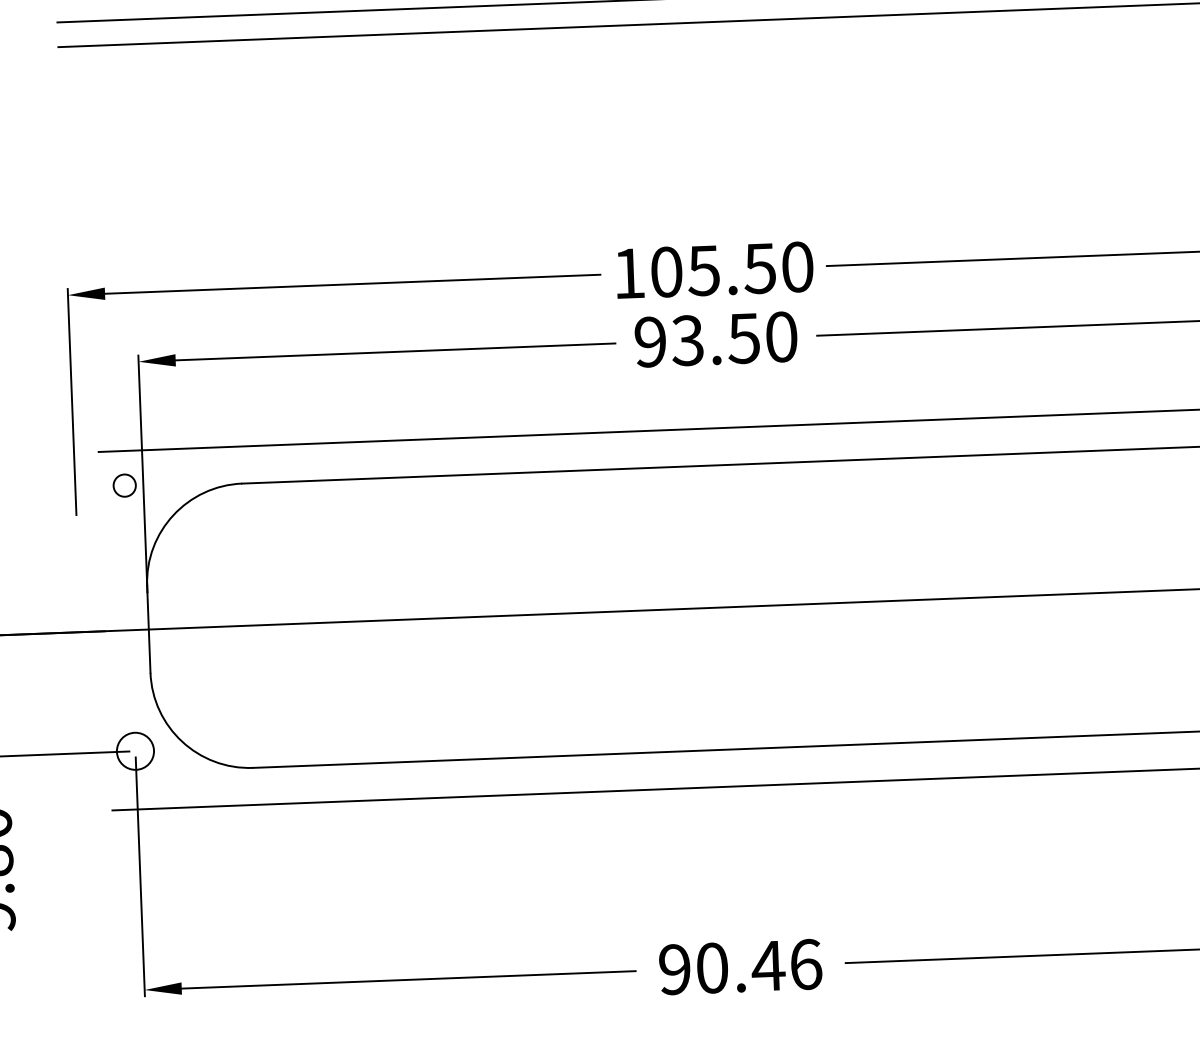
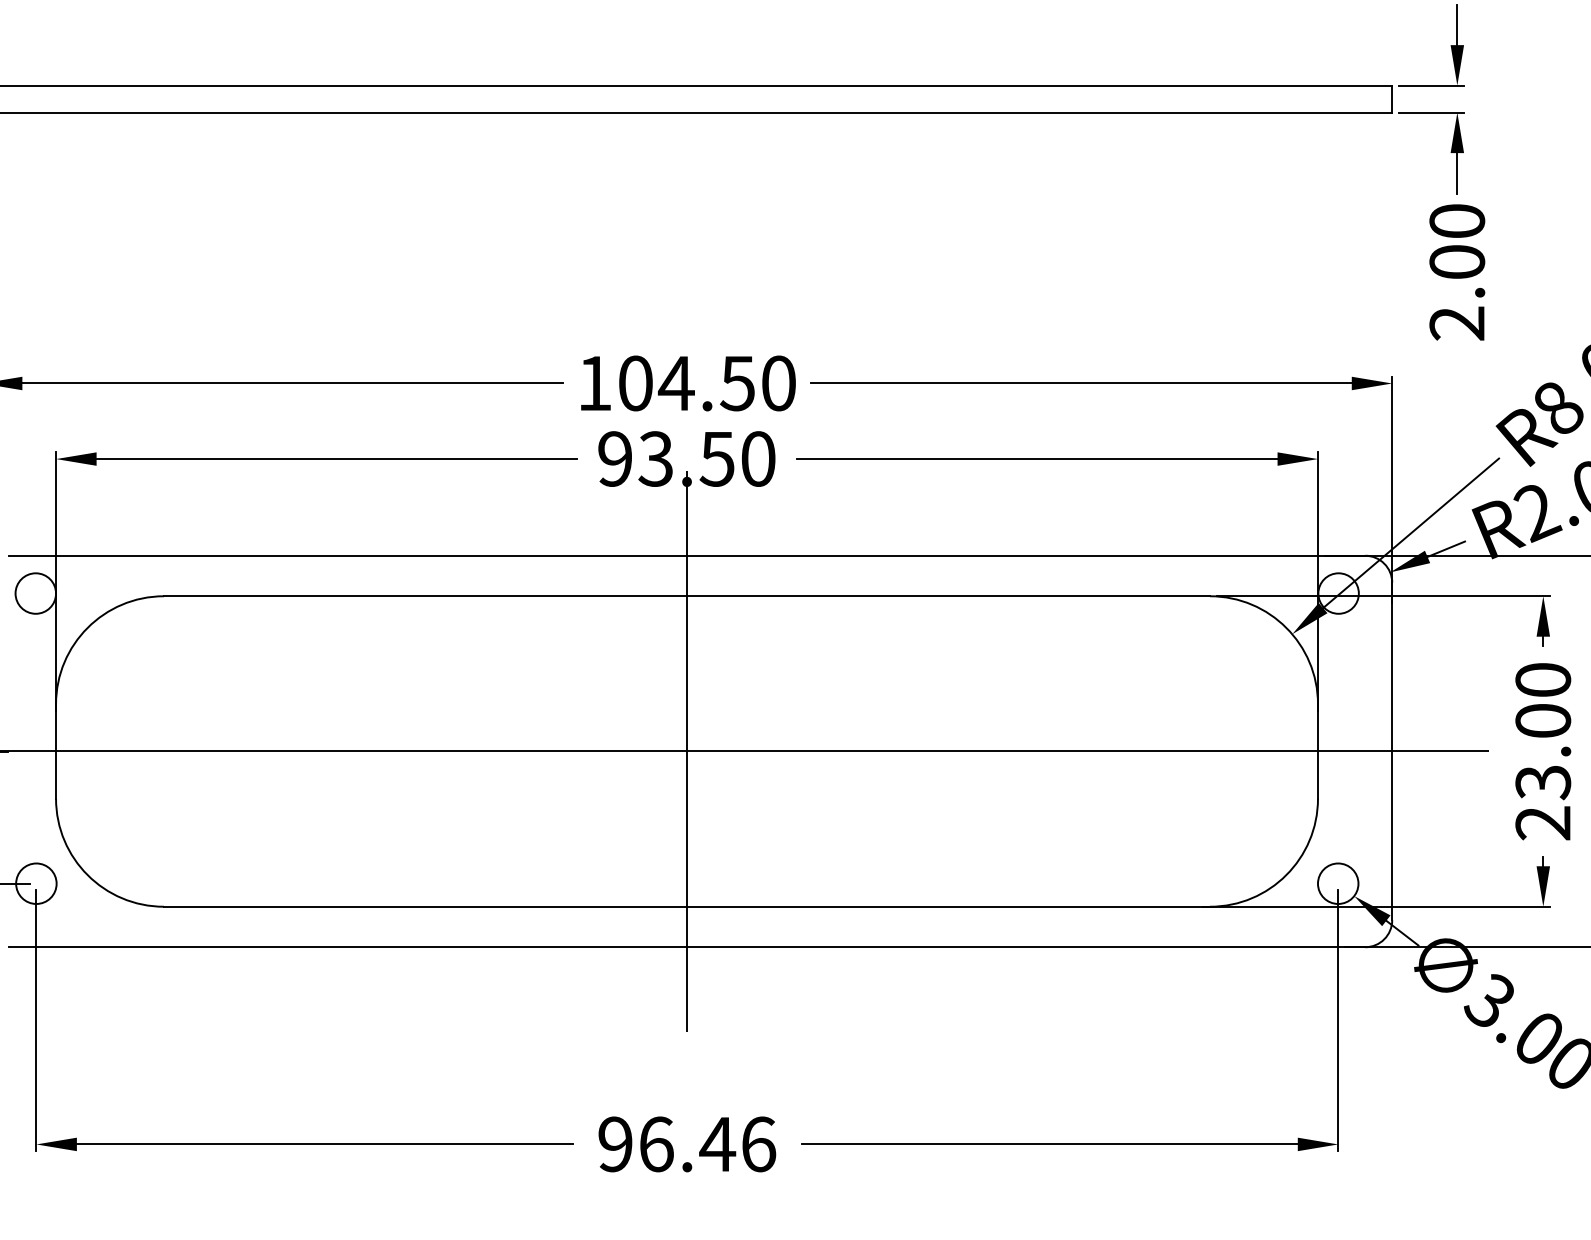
text: (703, 270) -> (675, 383), 105.50 -> 104.50
circle: (124, 485) -> (35, 593), size x1.67
line: (727, 607) -> (687, 751), added
text: (712, 968) -> (656, 1144), 90.46 -> 96.46

